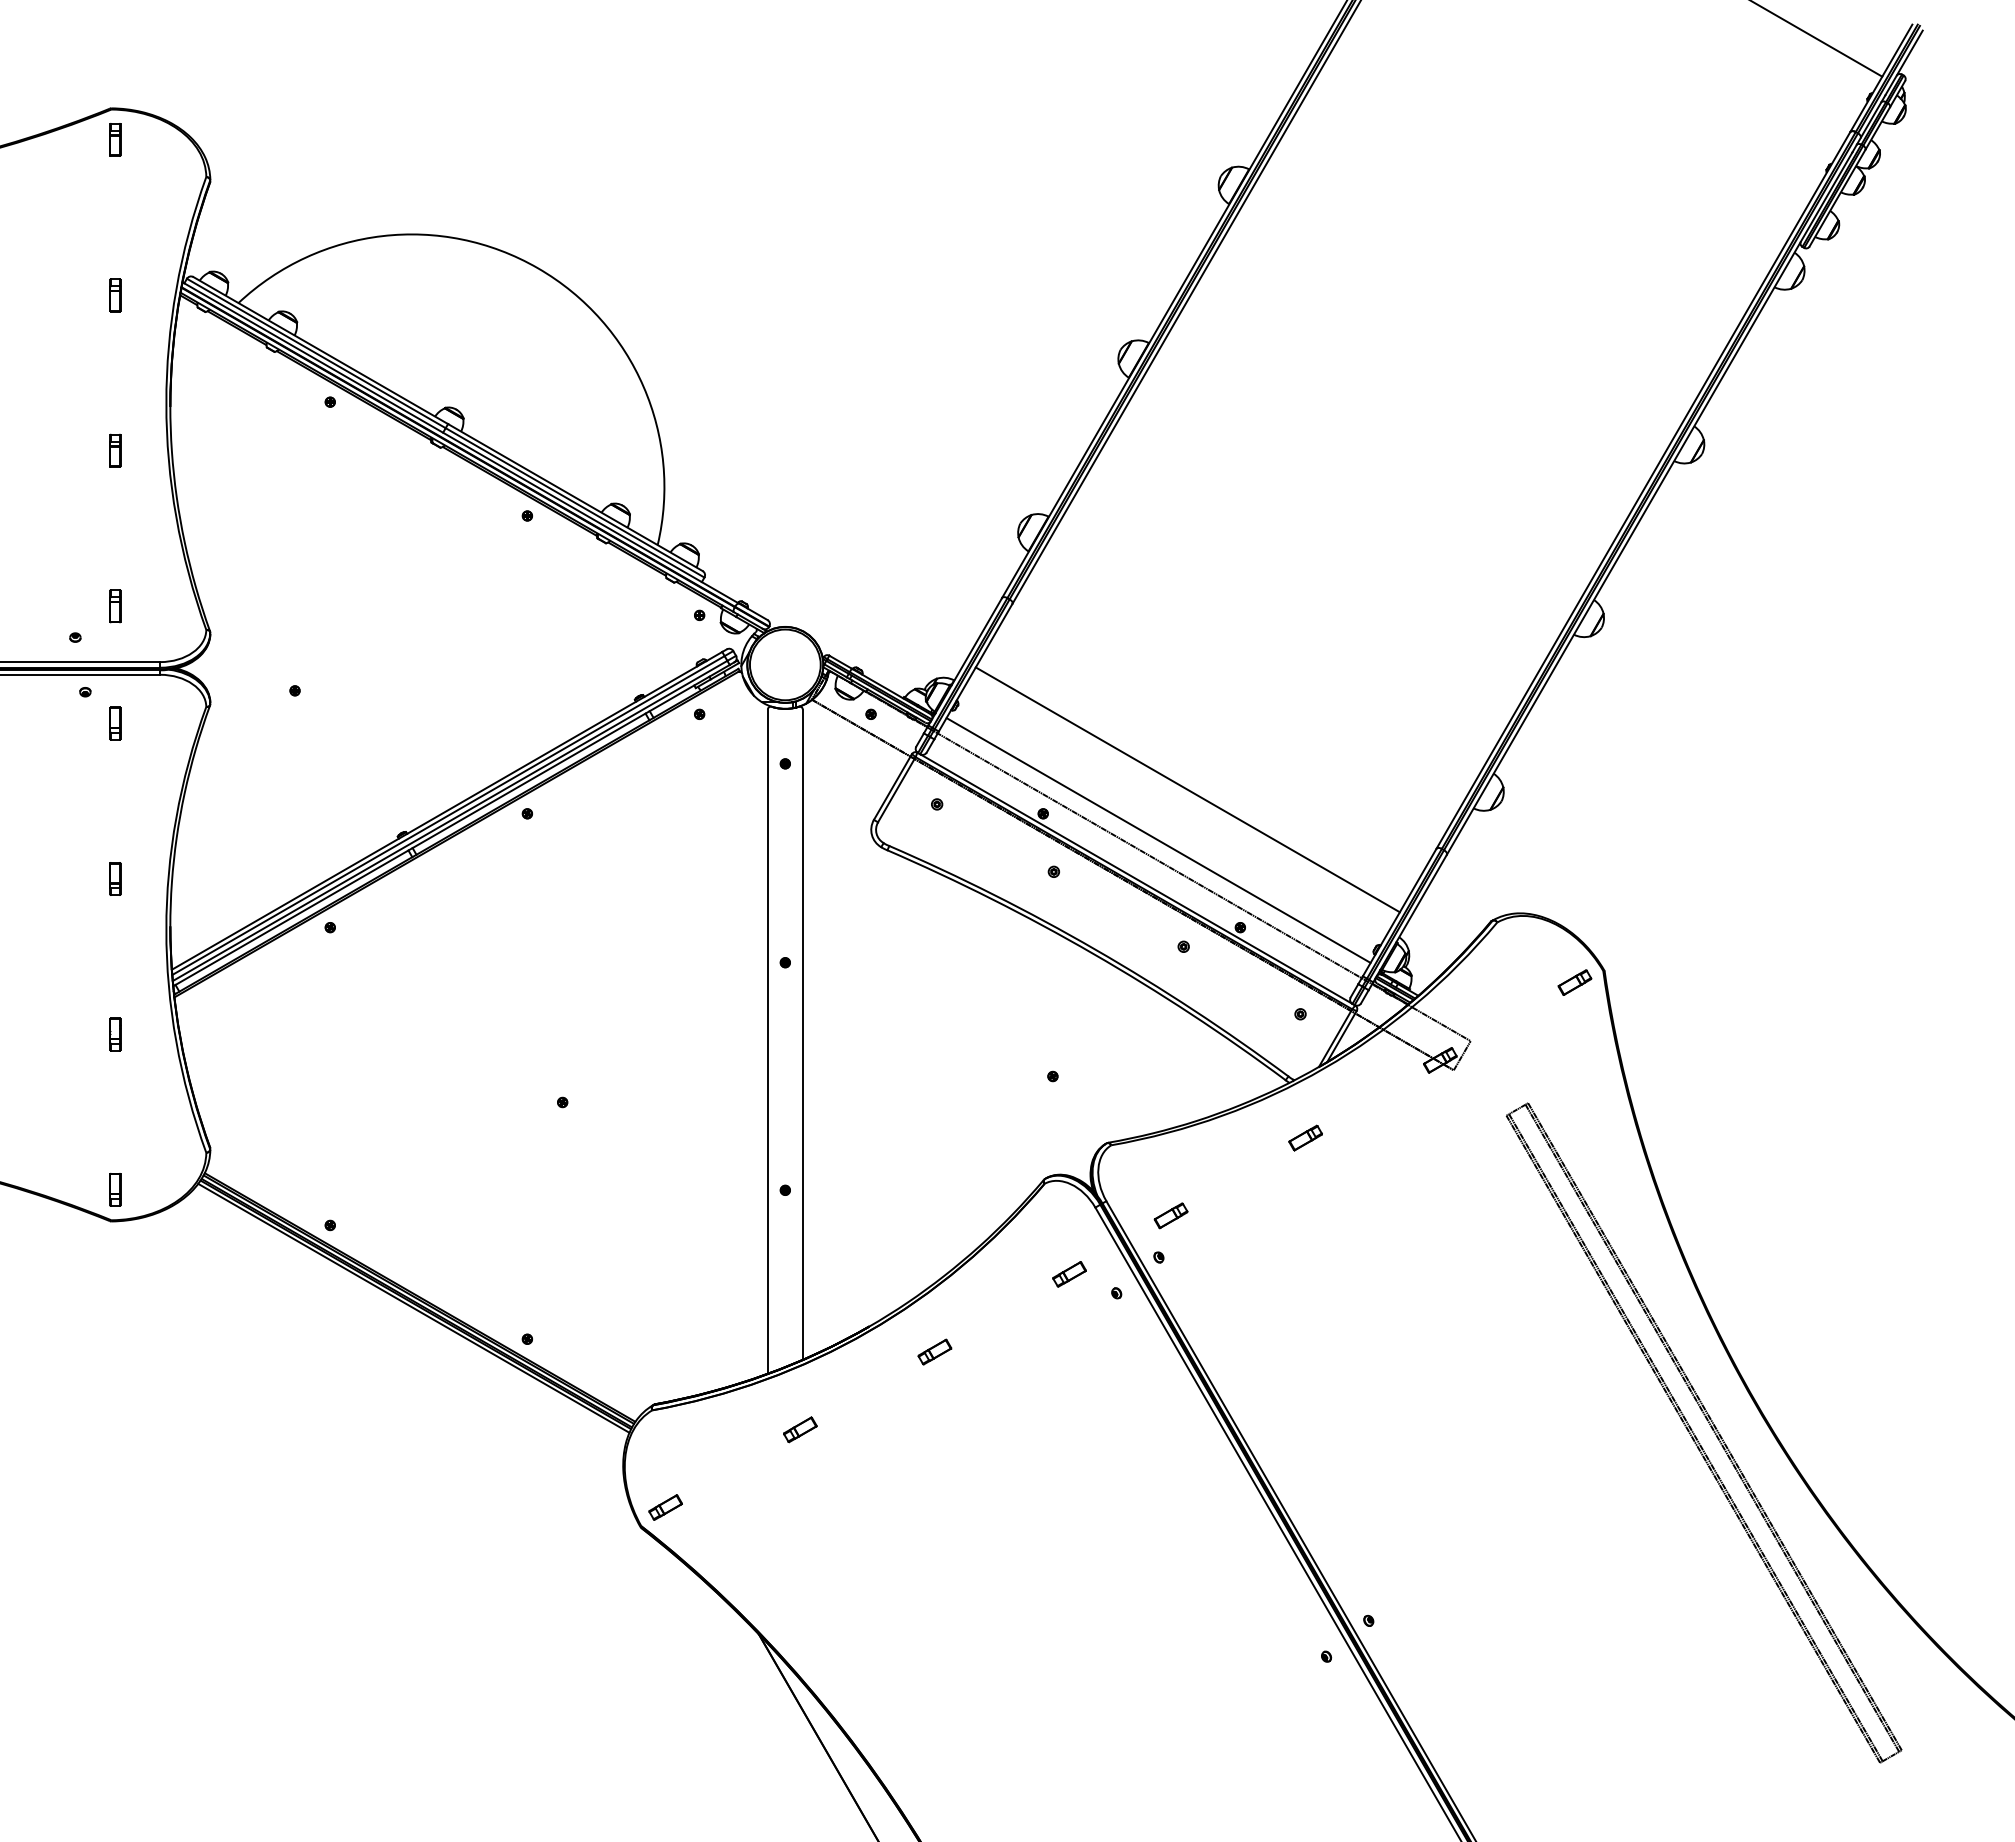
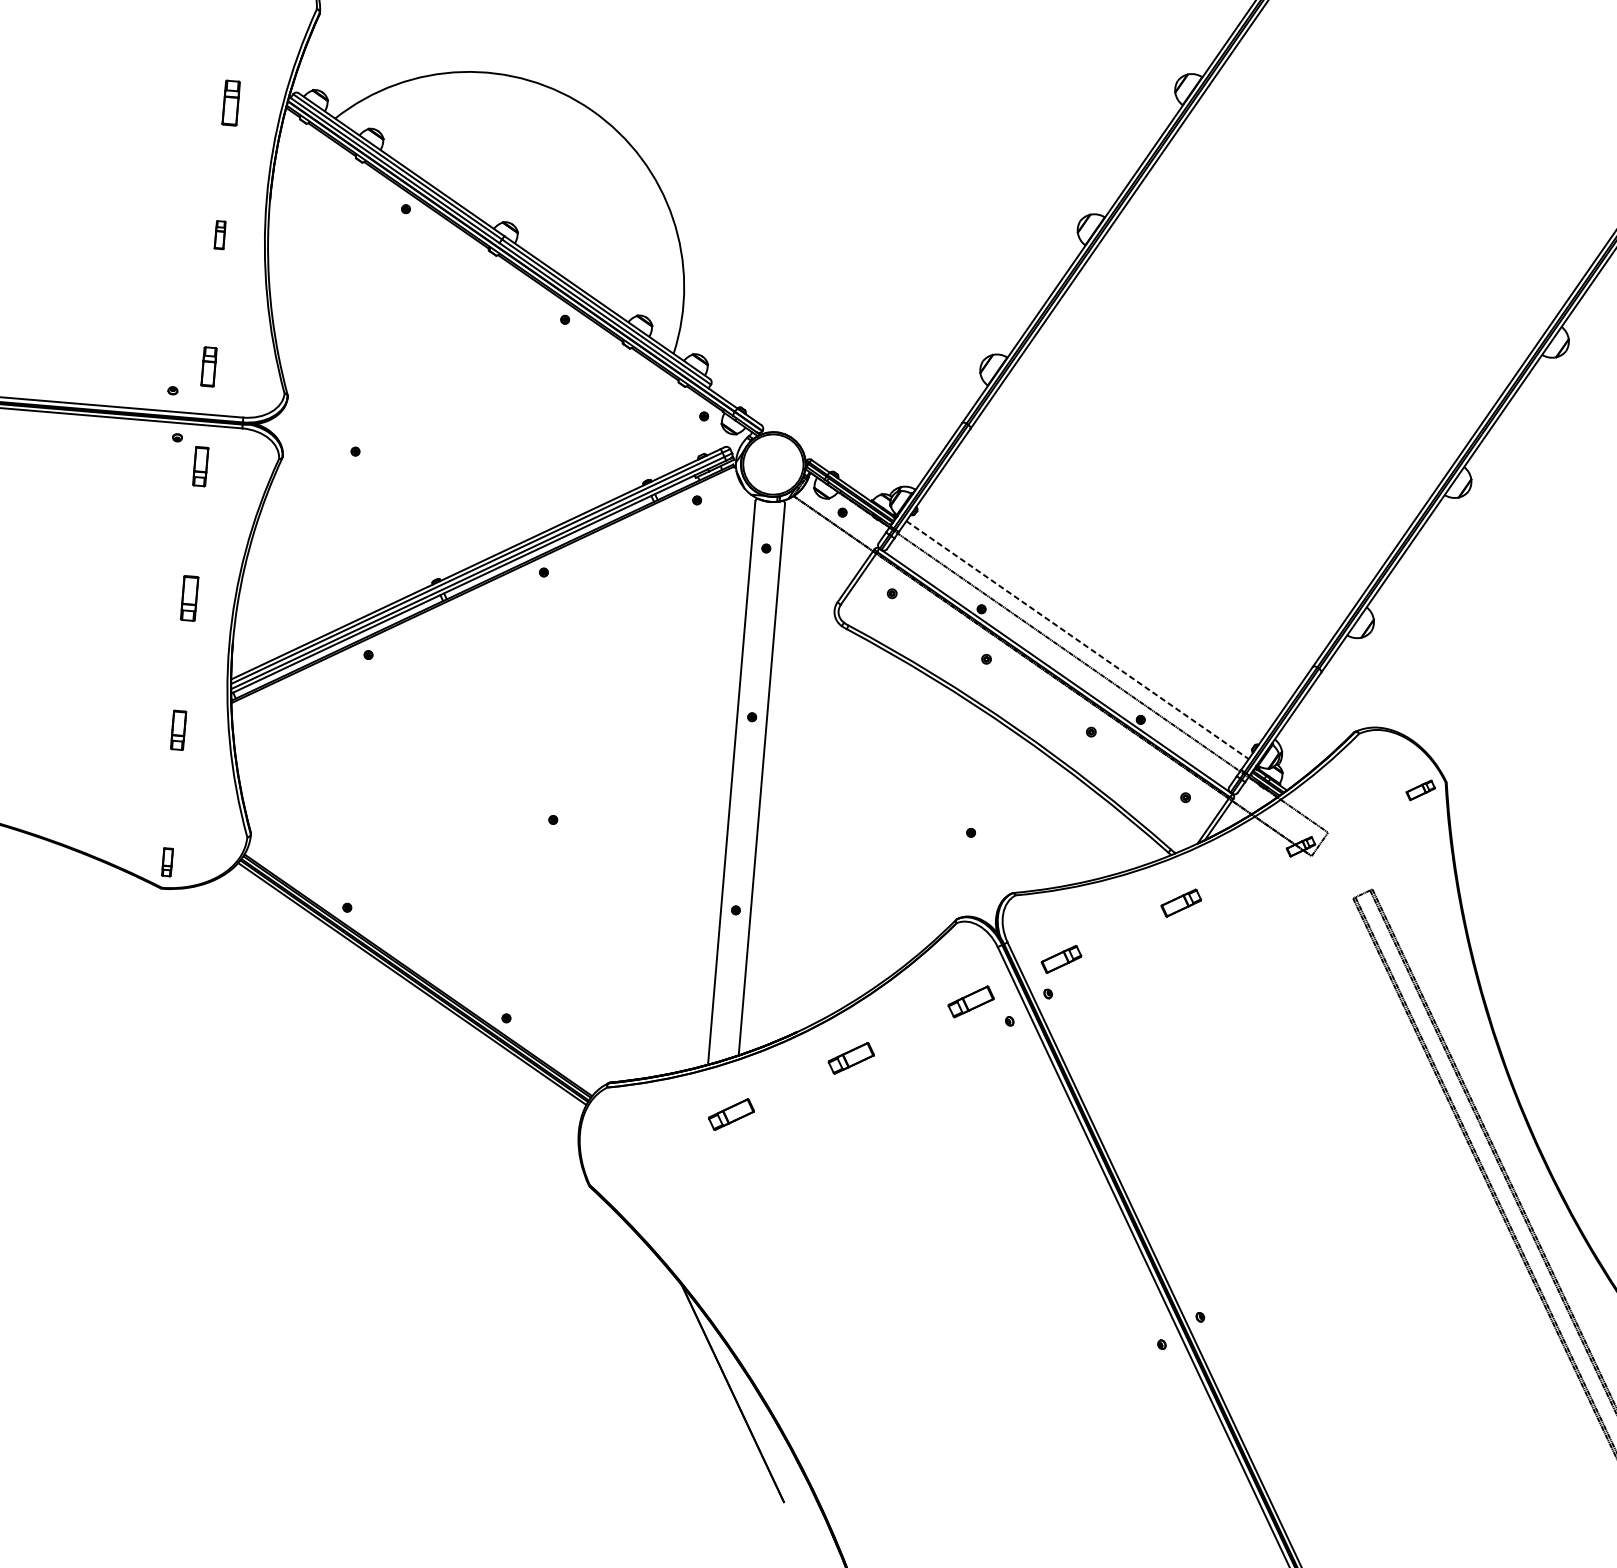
part: (115, 295) -> (231, 103), size x1.6
part: (115, 606) -> (209, 367), size x1.4
part: (115, 723) -> (200, 466), size x1.4
line: (1187, 789) -> (1105, 598), removed
line: (1158, 840) -> (1077, 640), solid -> dashed
part: (115, 878) -> (189, 598), size x1.6
part: (115, 1034) -> (178, 730), size x1.4
part: (1305, 1137) -> (1181, 902), size x1.4
part: (1170, 1215) -> (1060, 959), size x1.4
part: (1069, 1274) -> (971, 1002), size x1.6
part: (934, 1351) -> (851, 1057), size x1.6
part: (800, 1429) -> (731, 1114), size x1.6
part: (665, 1507) -> (611, 1170), removed

